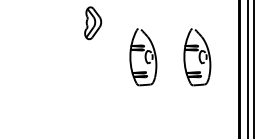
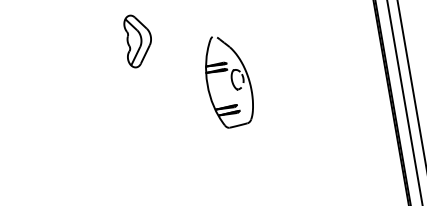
part: (197, 57) -> (315, 66), removed

